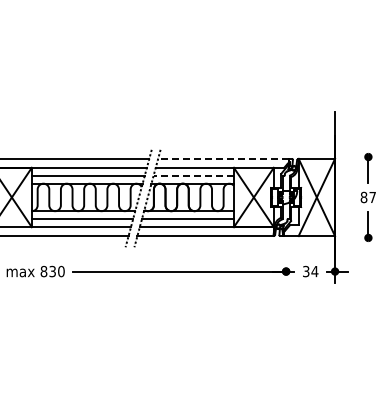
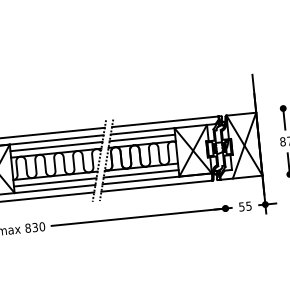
line: (223, 158) -> (165, 121), dashed -> solid
line: (193, 175) -> (142, 137), dashed -> solid
text: (310, 271) -> (245, 206), 34 -> 55

